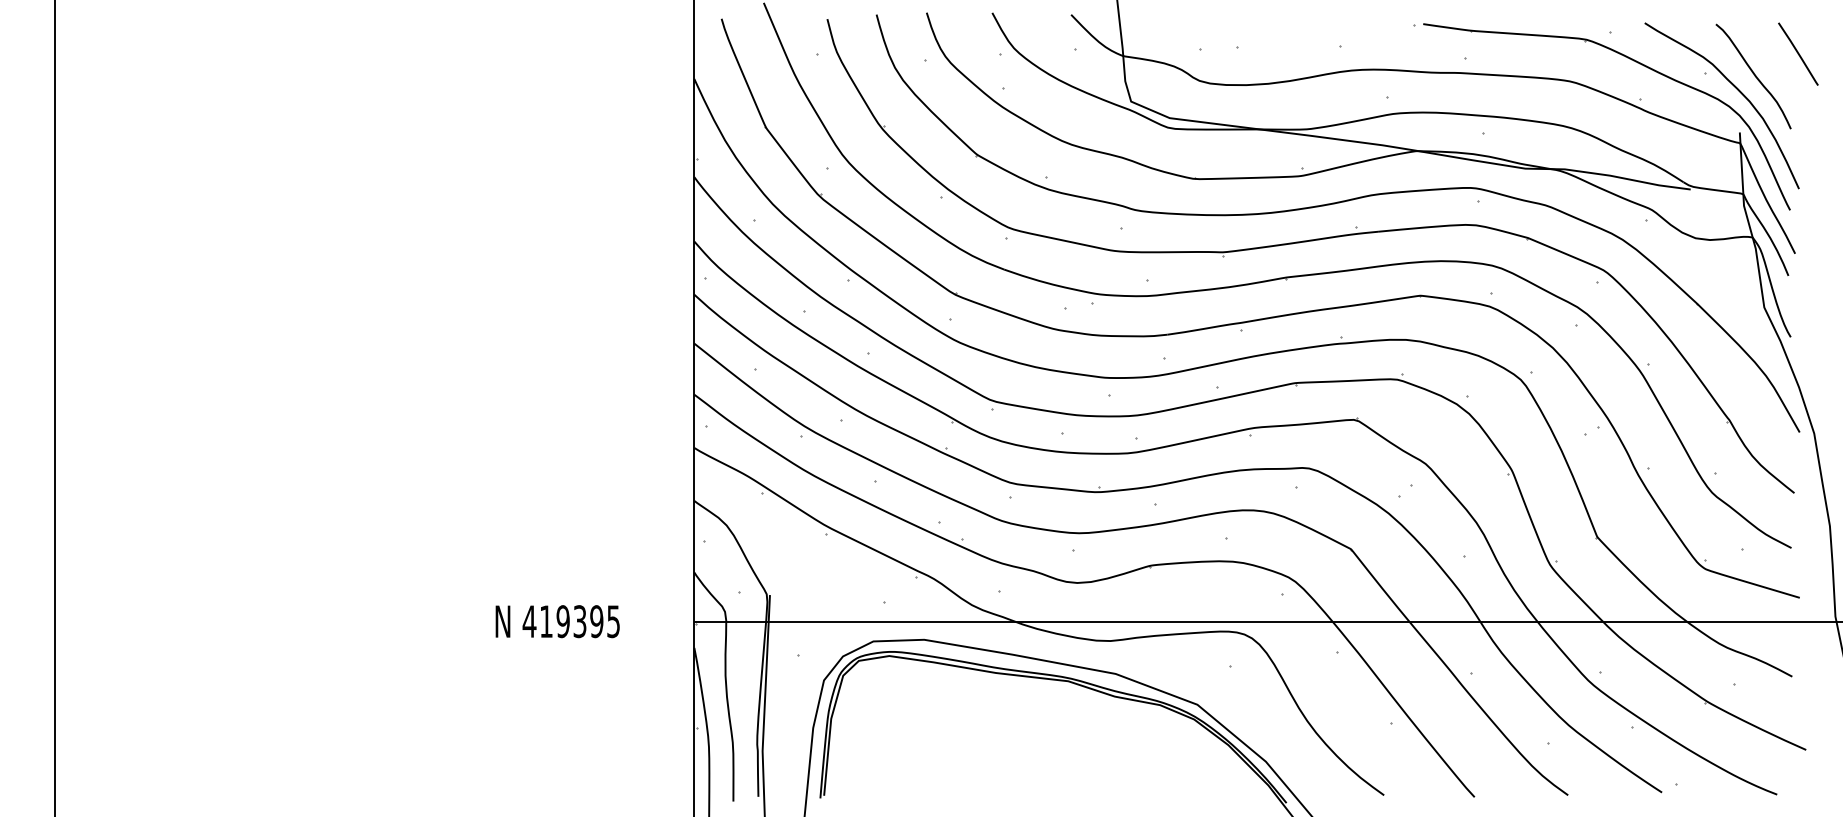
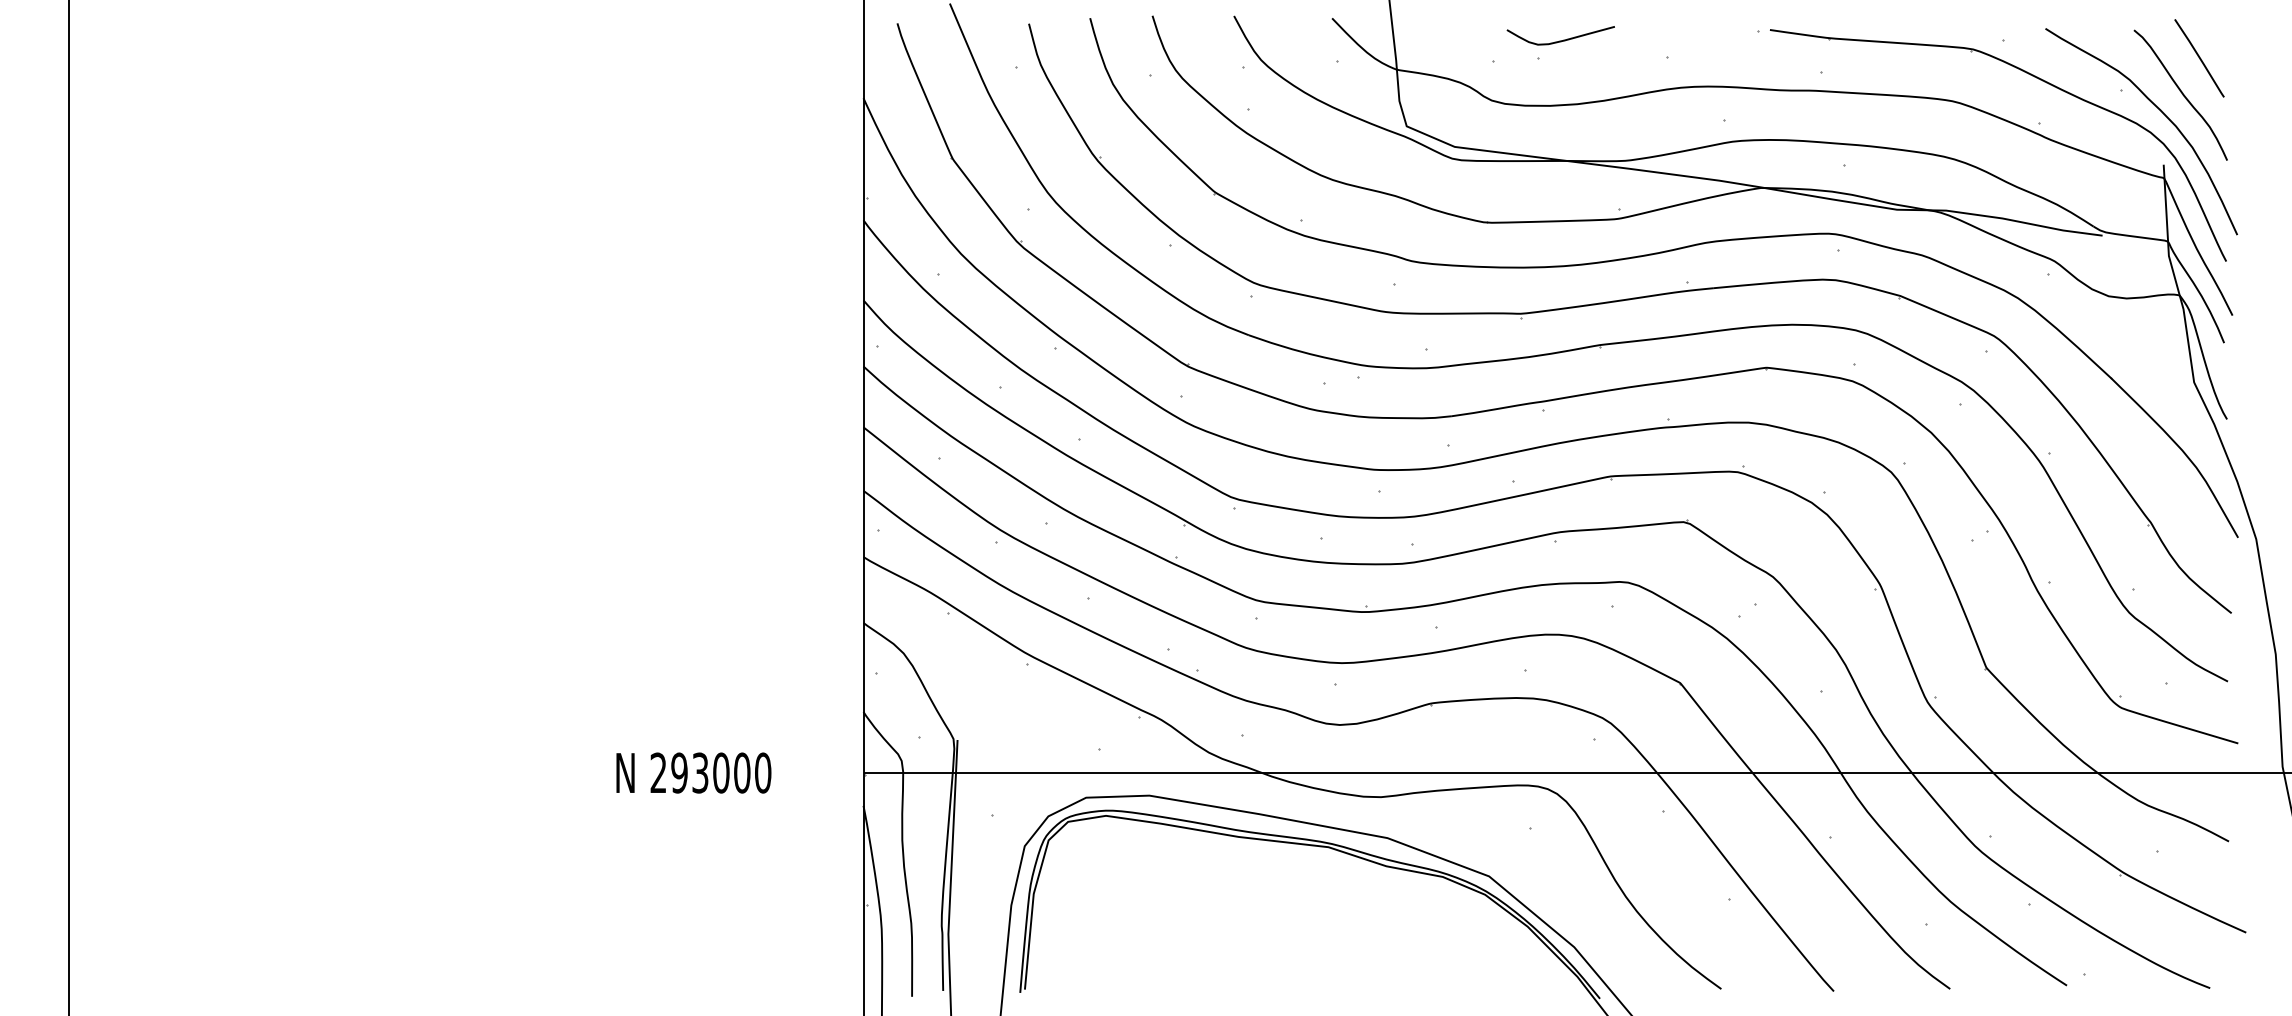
curve: (1257, 31) -> (1563, 39), added
line: (1798, 54) -> (2199, 58), moved
text: (571, 621) -> (710, 772), 419395 -> 293000

